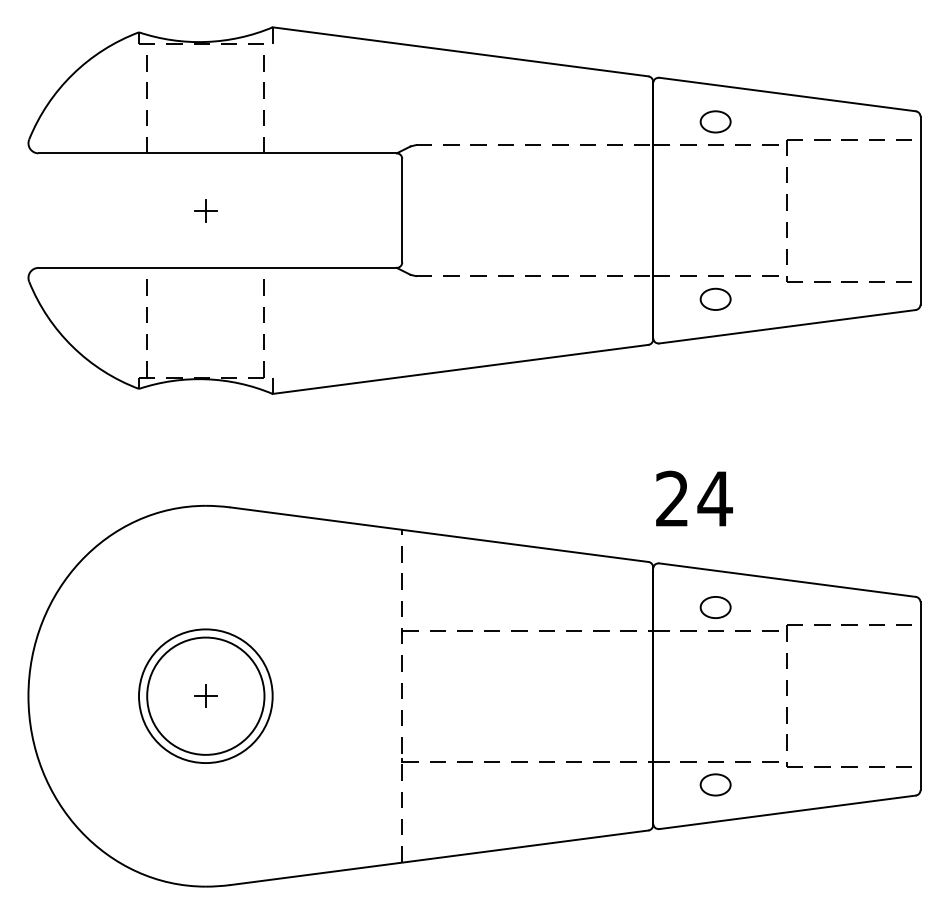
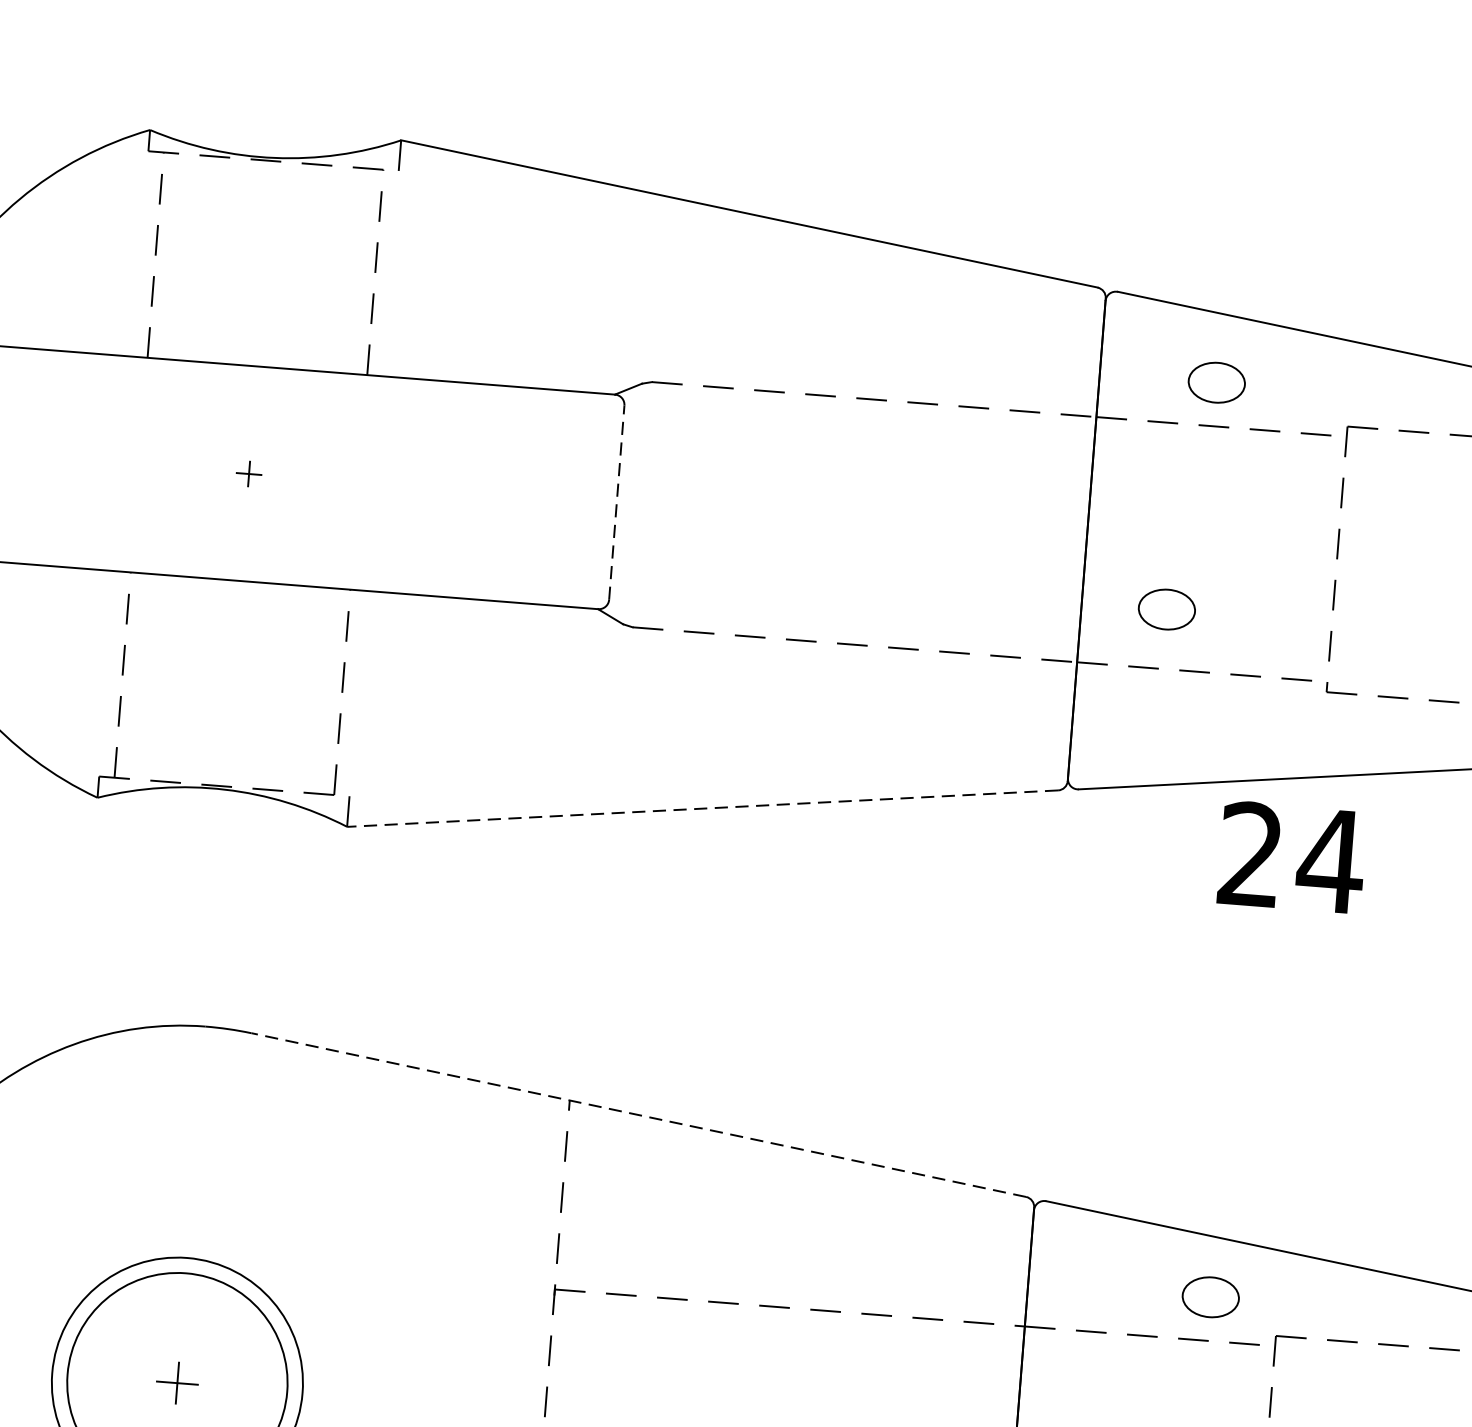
part: (205, 210) -> (248, 473), size x0.6
line: (402, 210) -> (617, 502), solid -> dashed
part: (715, 298) -> (1166, 607), moved
line: (460, 369) -> (702, 808), solid -> dashed
text: (694, 498) -> (1292, 857), moved
line: (439, 534) -> (638, 1114), solid -> dashed
part: (715, 607) -> (1210, 1297), moved

